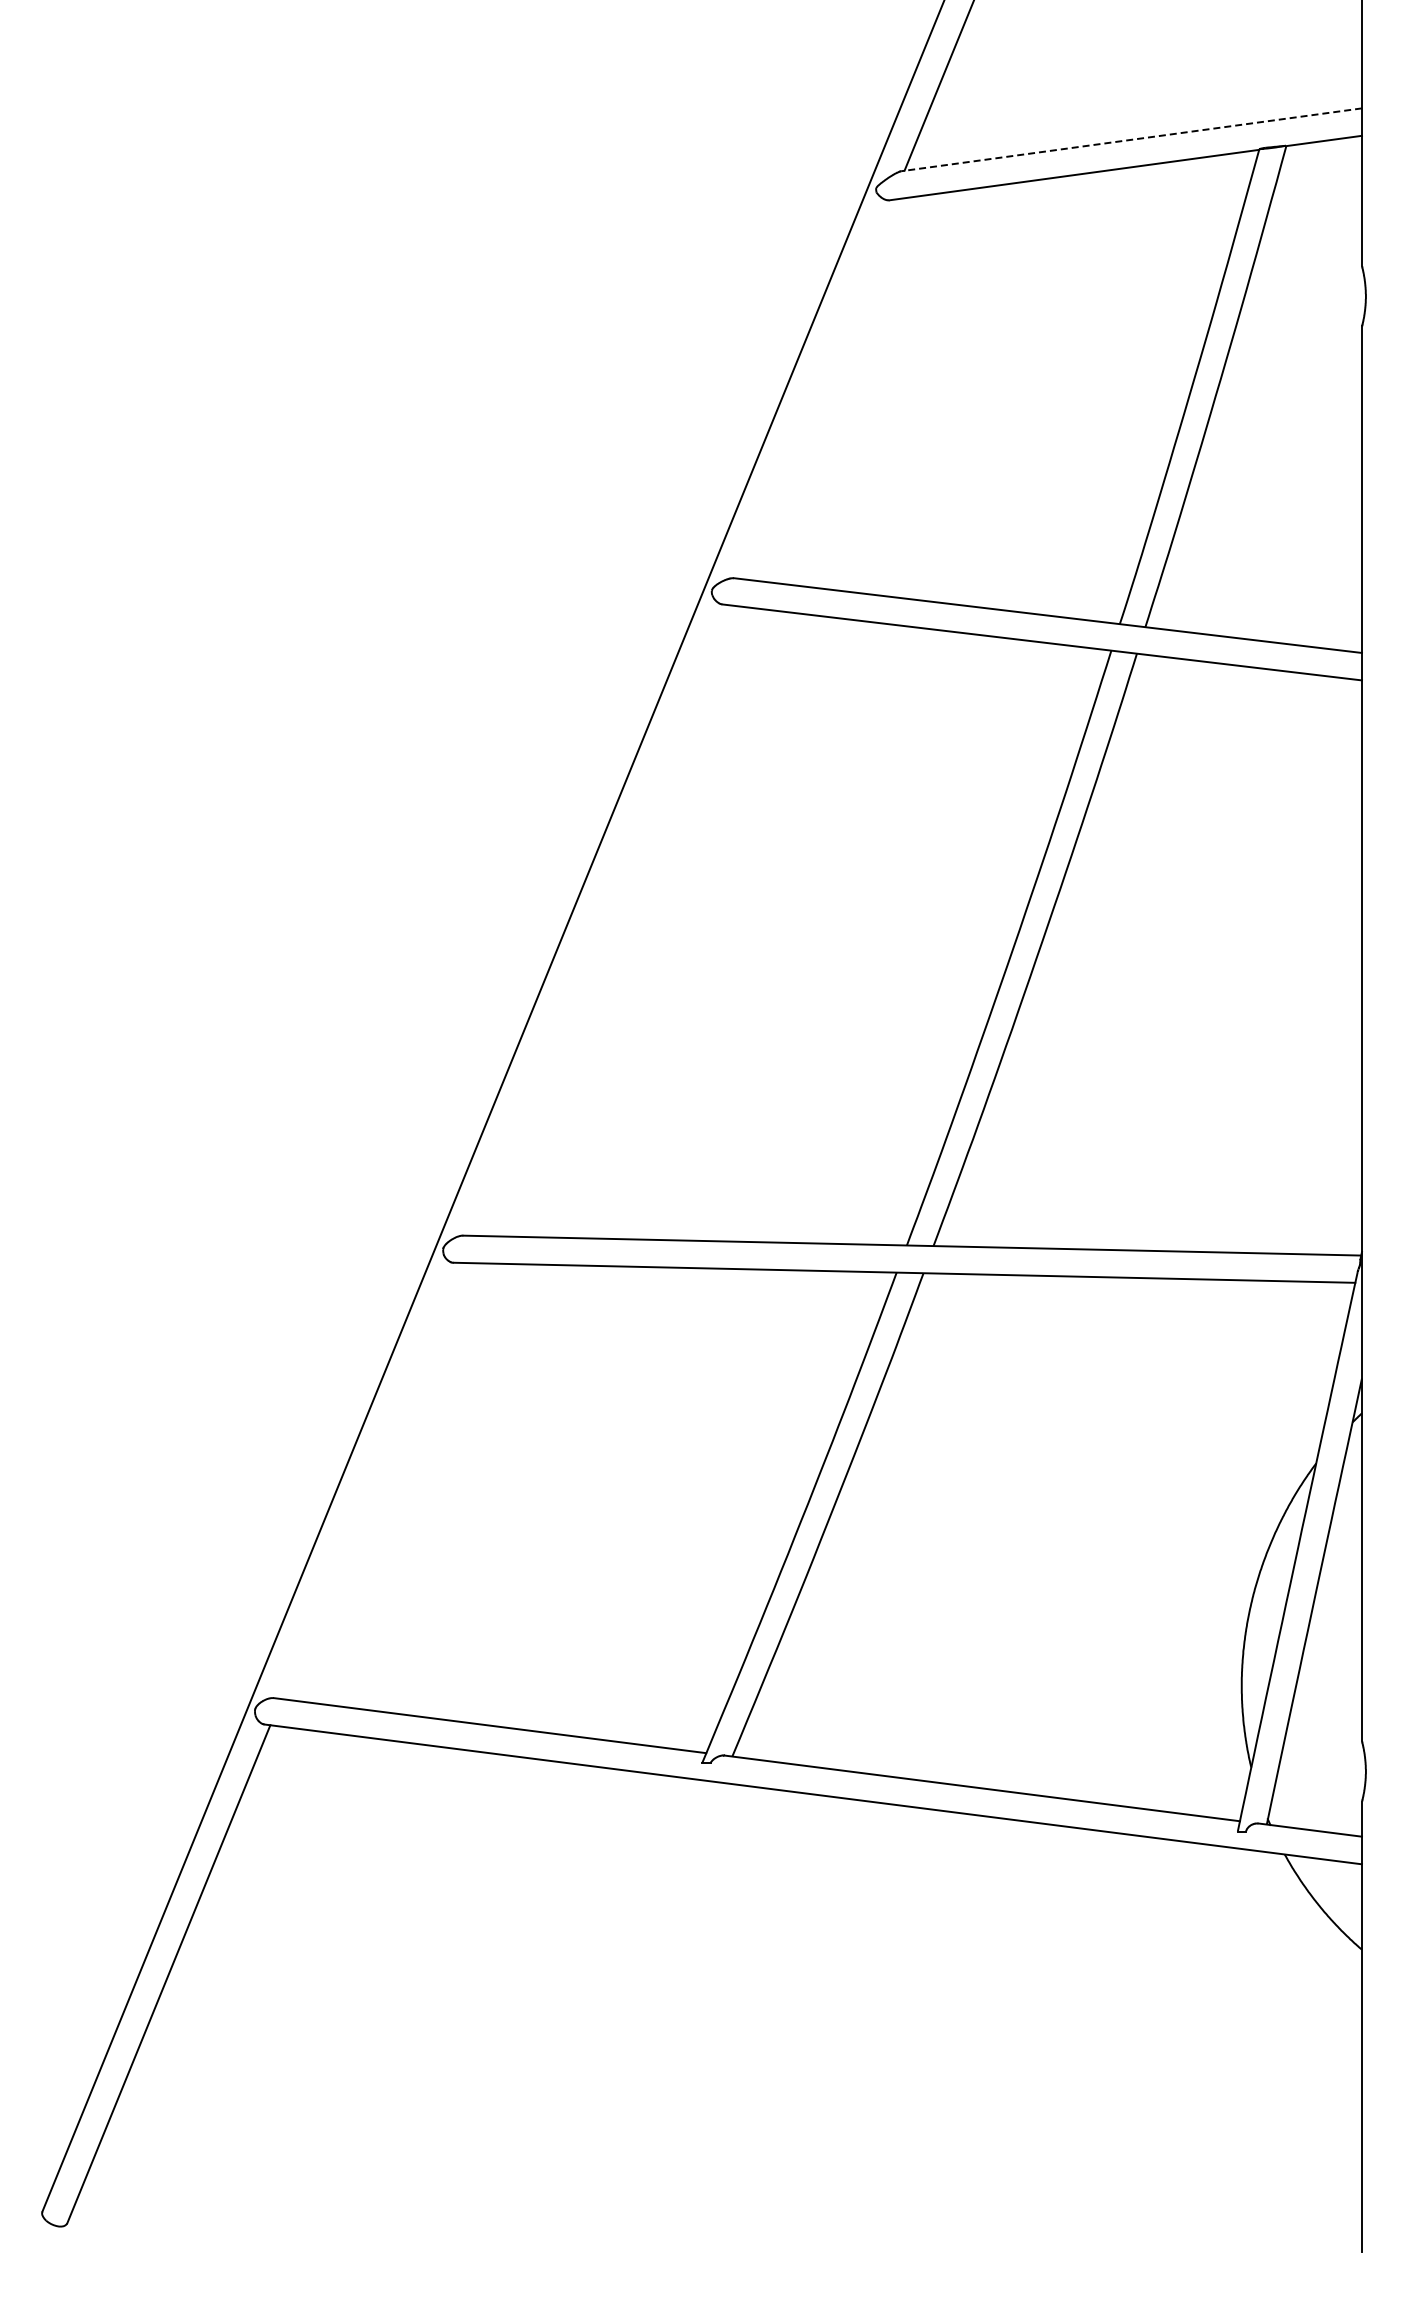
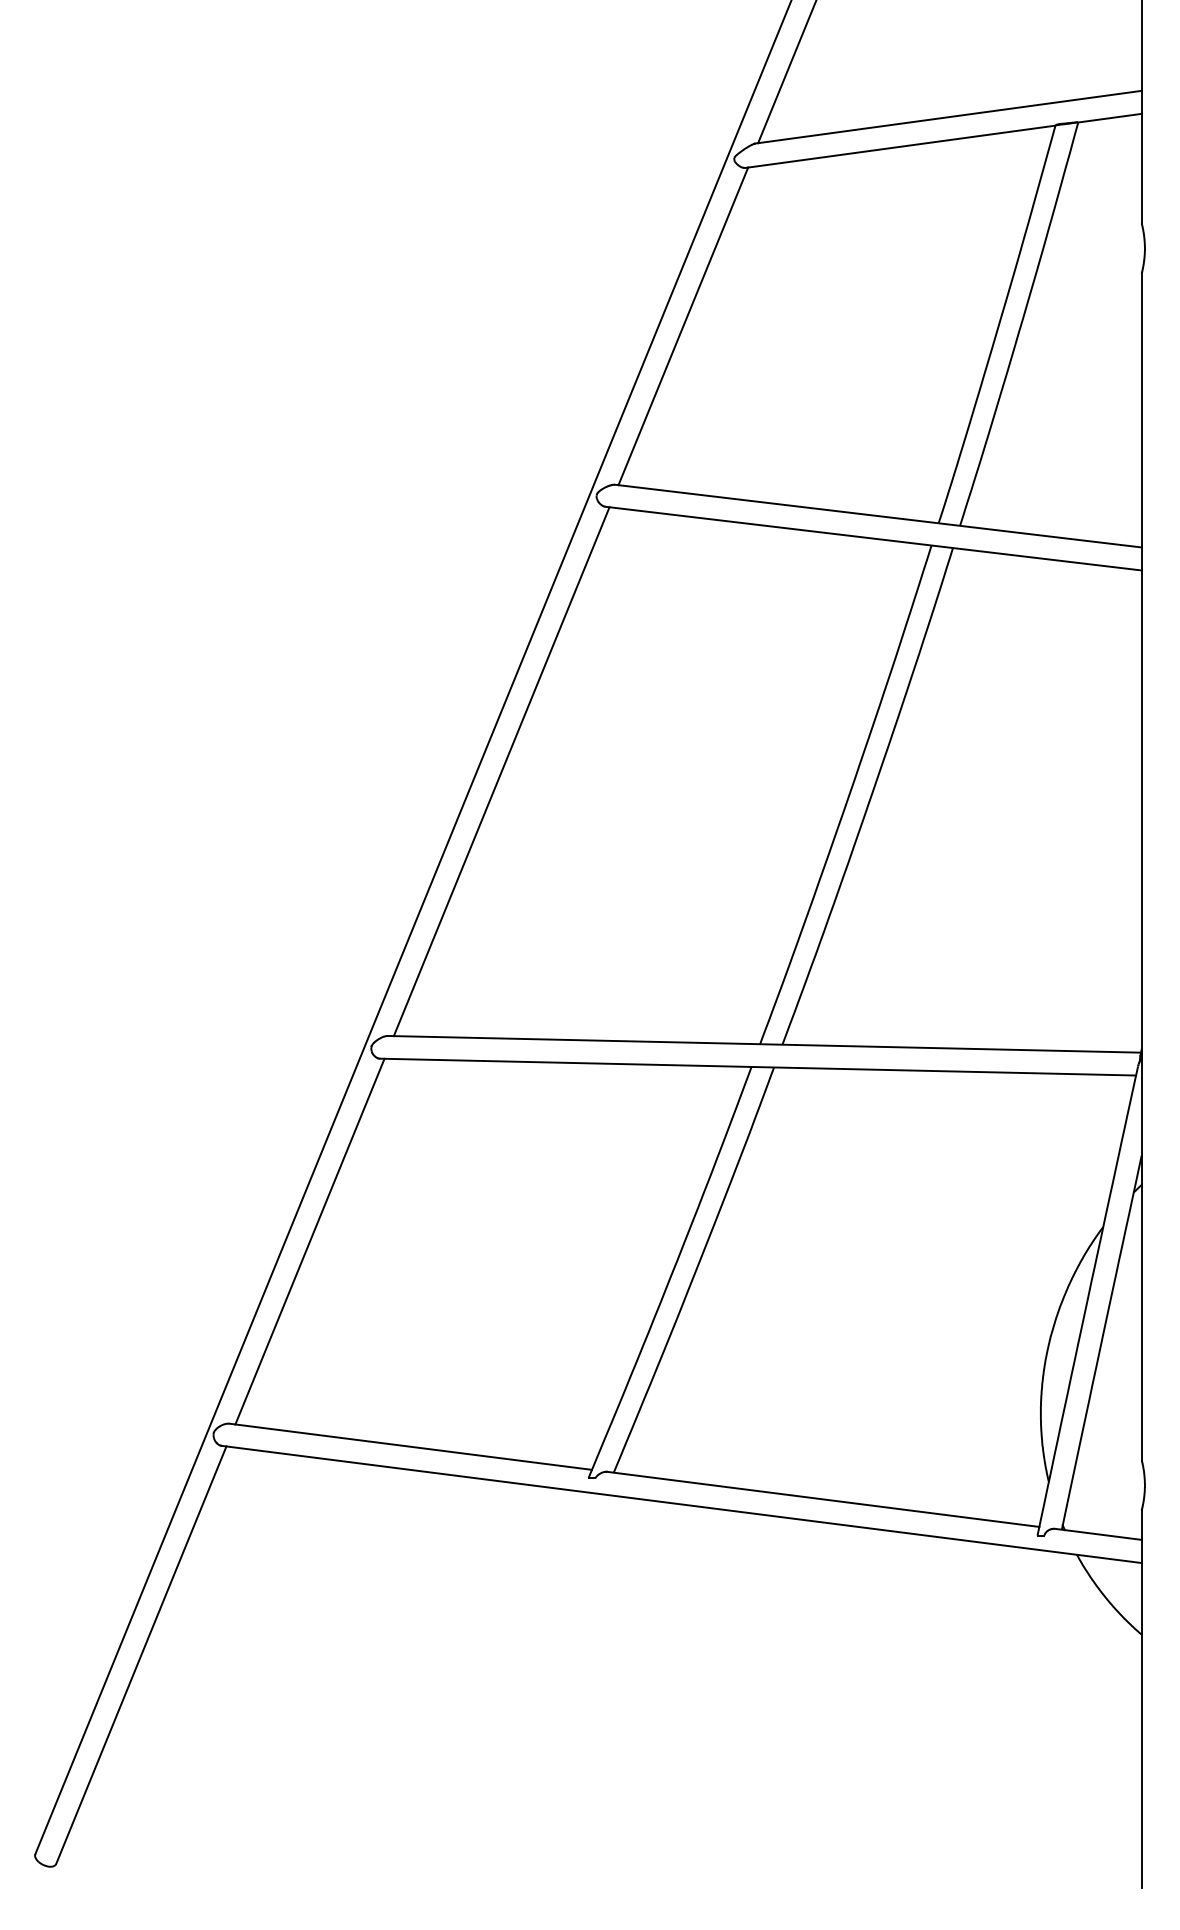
line: (1131, 139) -> (948, 116), dashed -> solid
line: (814, 388) -> (682, 325), added
line: (598, 919) -> (501, 770), added
line: (369, 1480) -> (309, 1241), added

